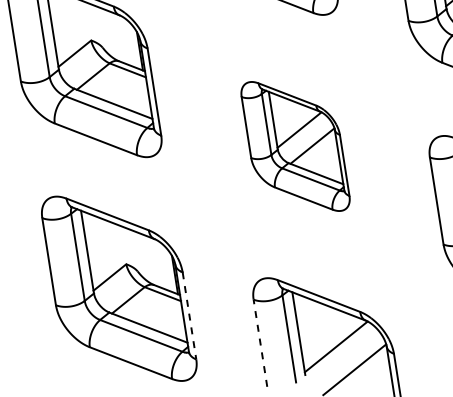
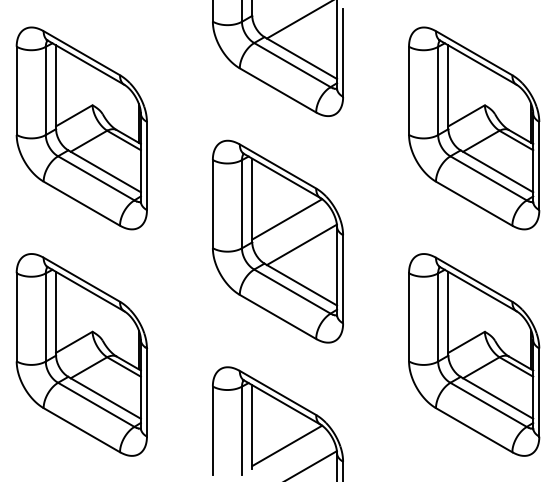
part: (295, 146) -> (277, 241), size x1.43
line: (189, 316) -> (146, 393), dashed -> solid
line: (260, 343) -> (212, 430), dashed -> solid

